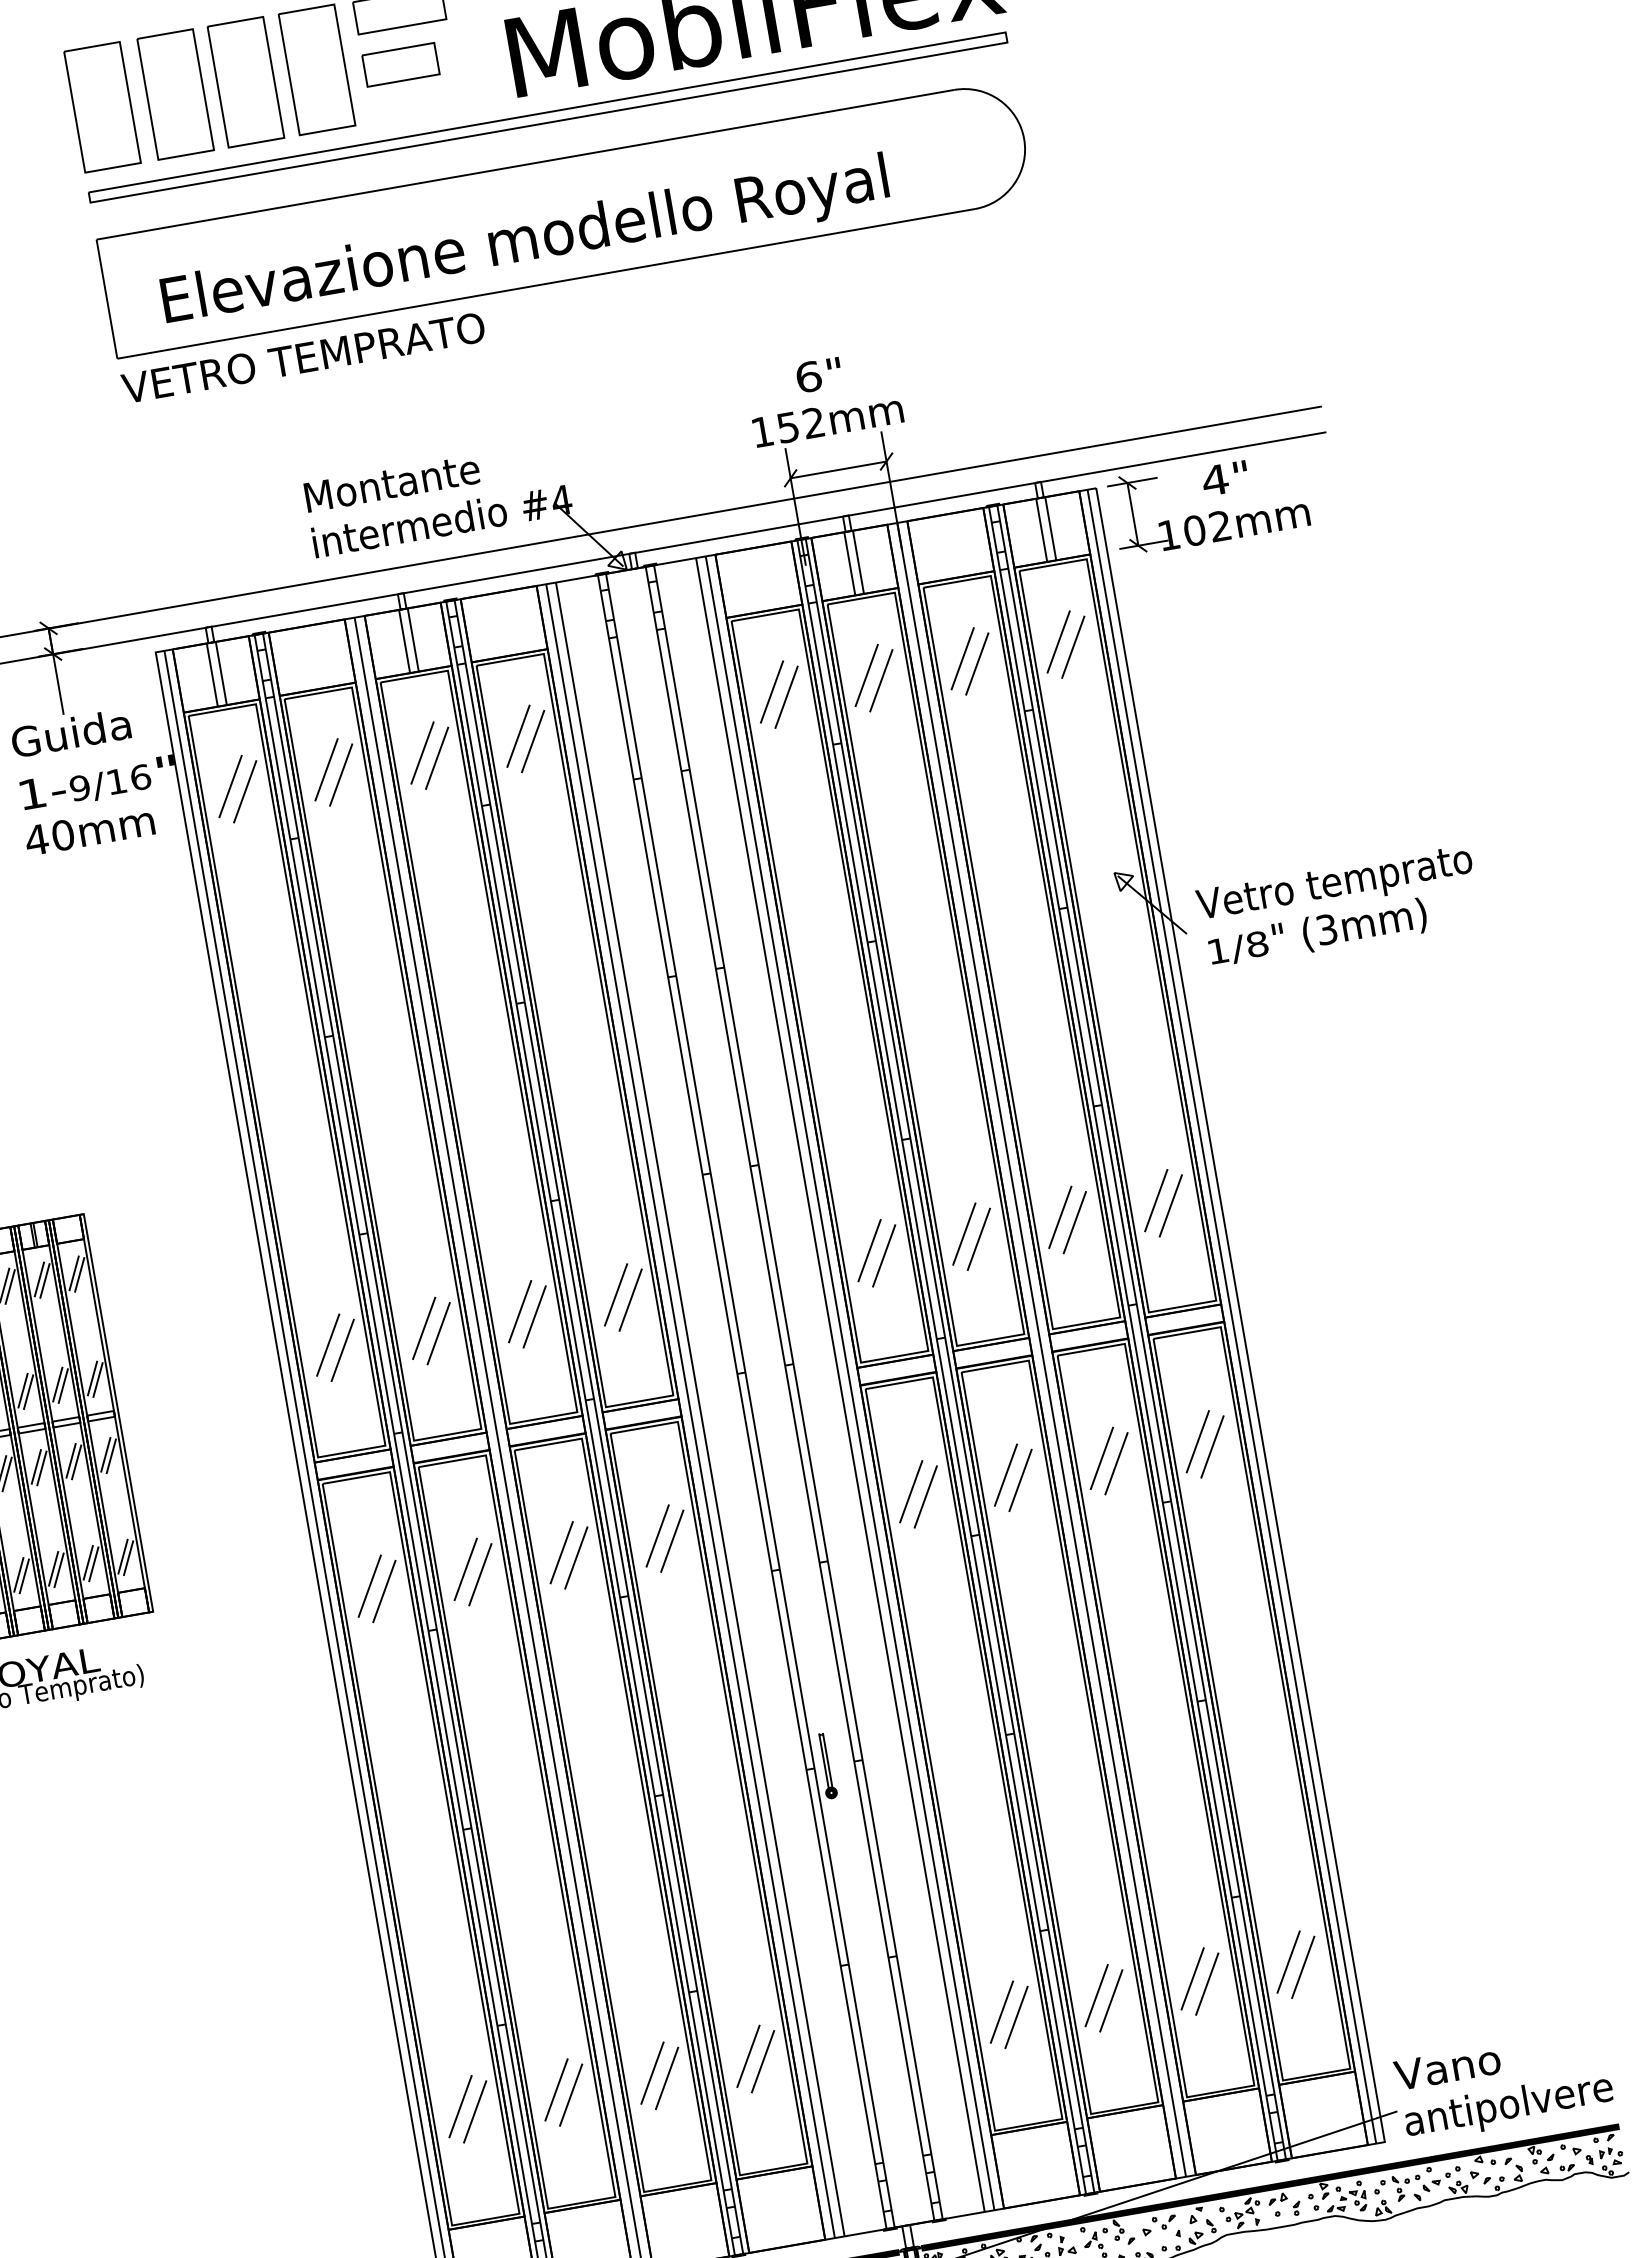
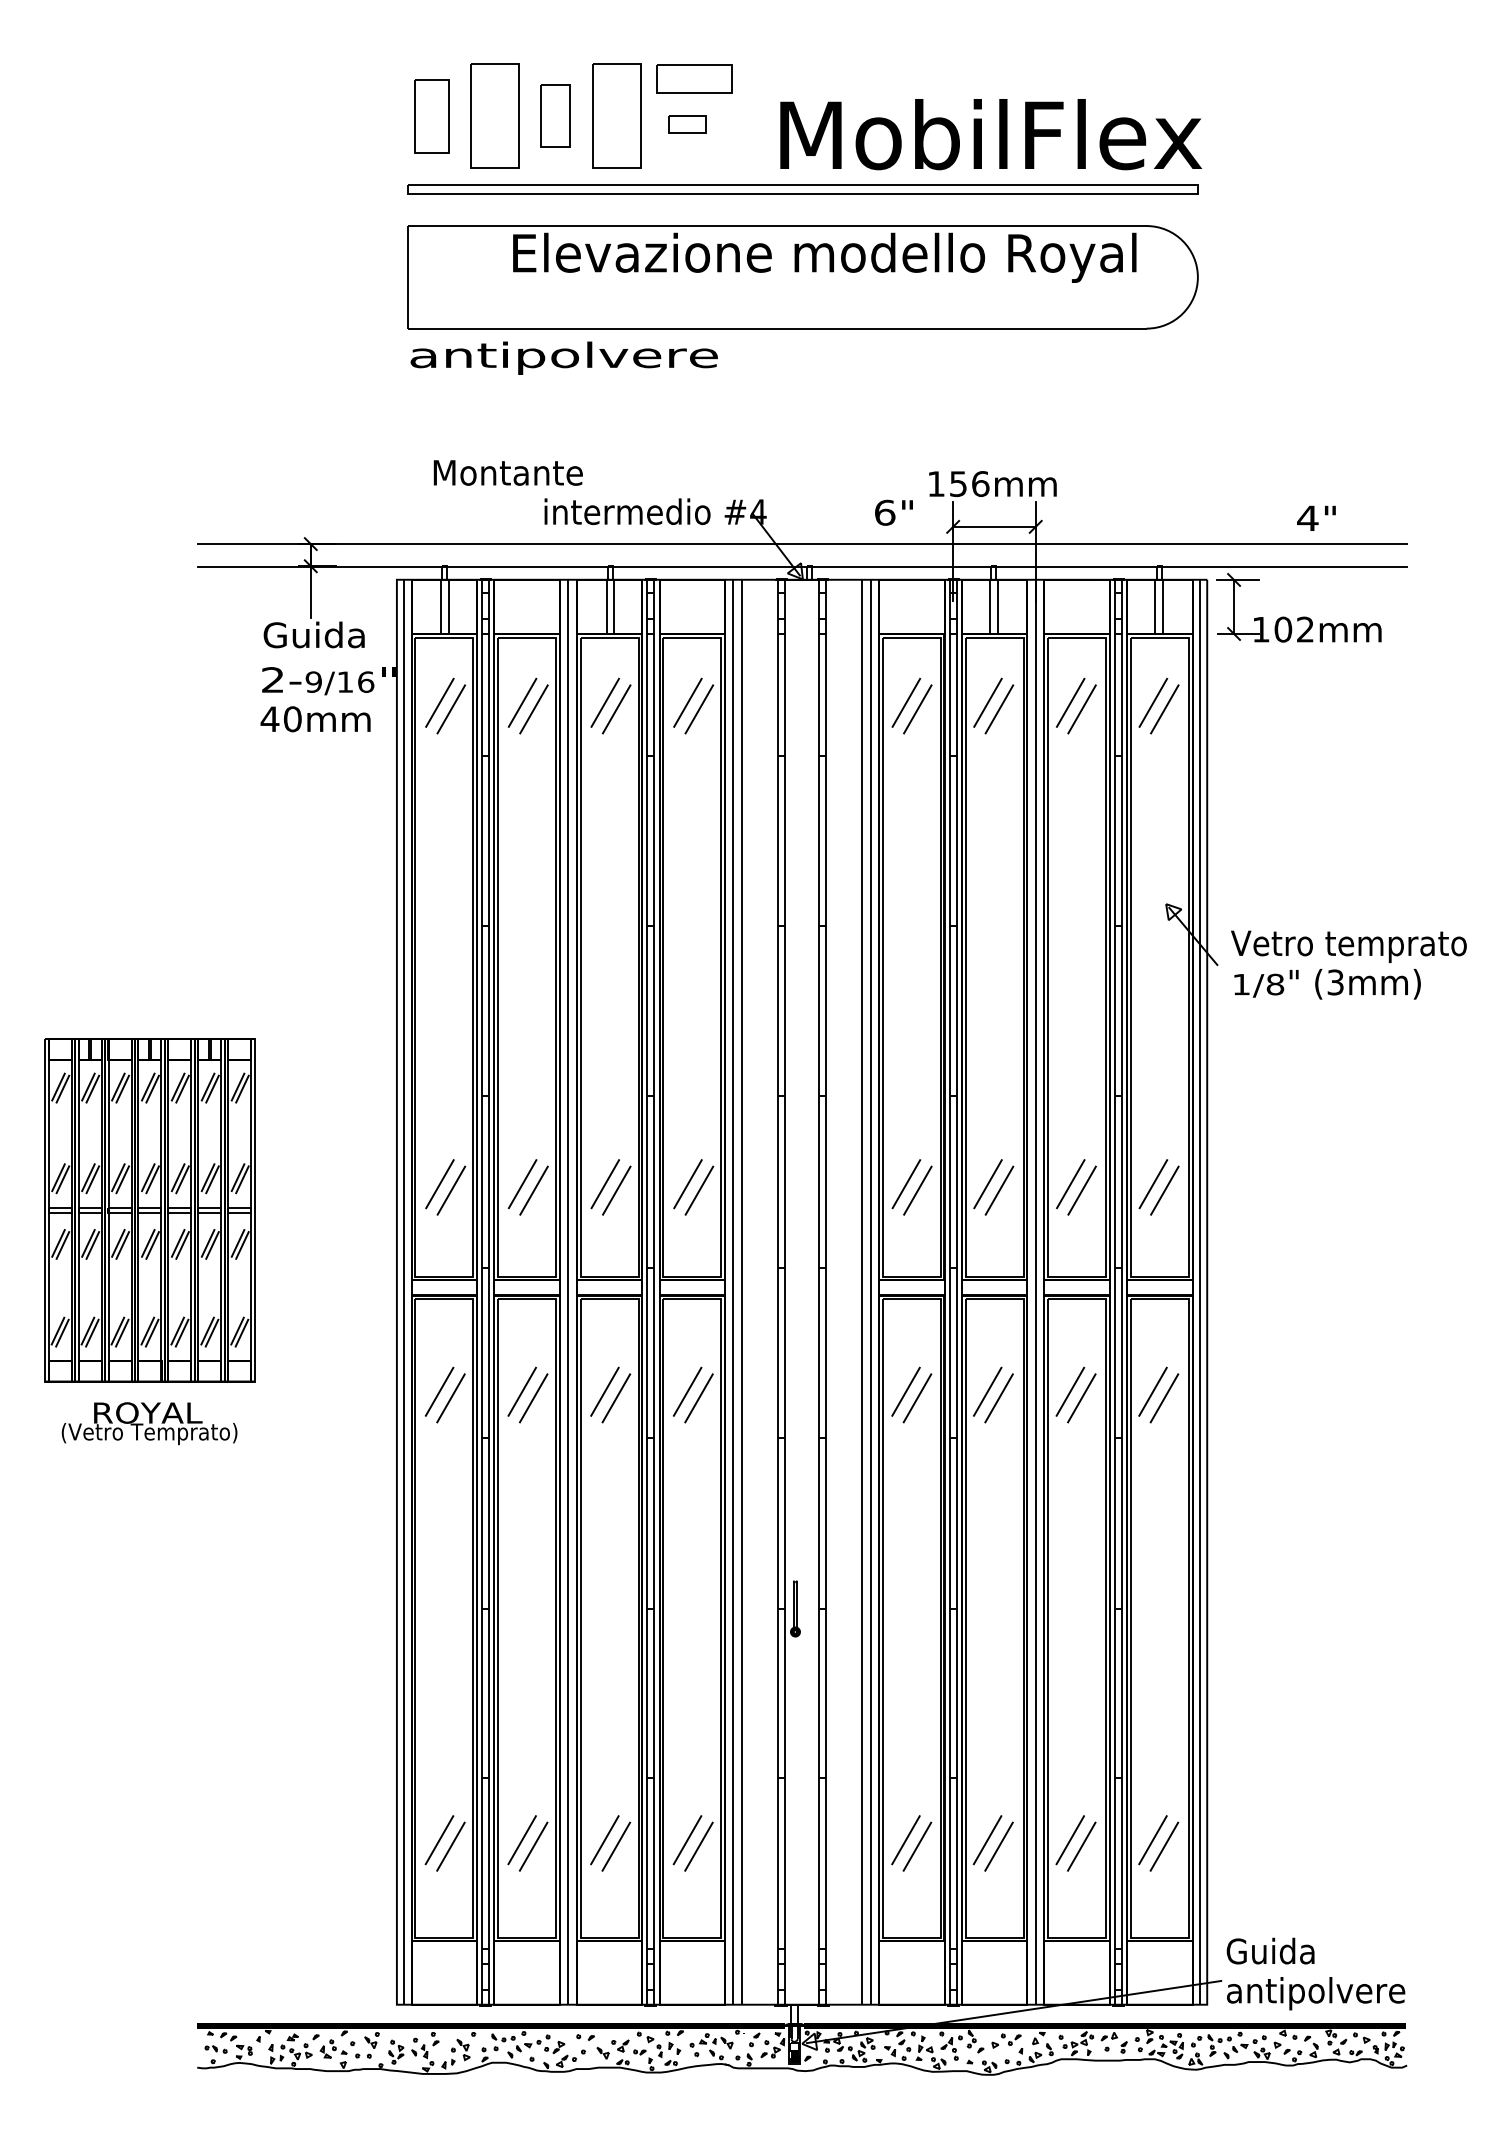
part: (400, 65) -> (687, 124), size x0.6
part: (245, 81) -> (555, 115), size x0.6
part: (101, 106) -> (431, 115), size x0.7
text: (525, 243) -> (824, 257), moved
text: (302, 360) -> (562, 357), VETRO TEMPRATO -> antipolvere
text: (818, 374) -> (893, 512), moved
text: (813, 423) -> (980, 484), 152mm -> 156mm
text: (1225, 477) -> (1316, 517), moved
text: (391, 482) -> (507, 472), moved
text: (31, 793) -> (272, 679), 1- -> 2-
text: (1447, 2066) -> (1270, 1950), Vano -> Guida

